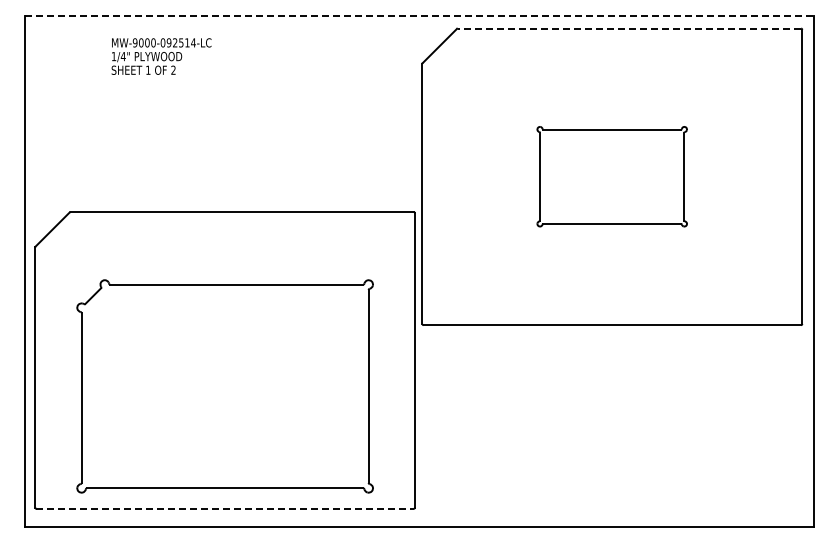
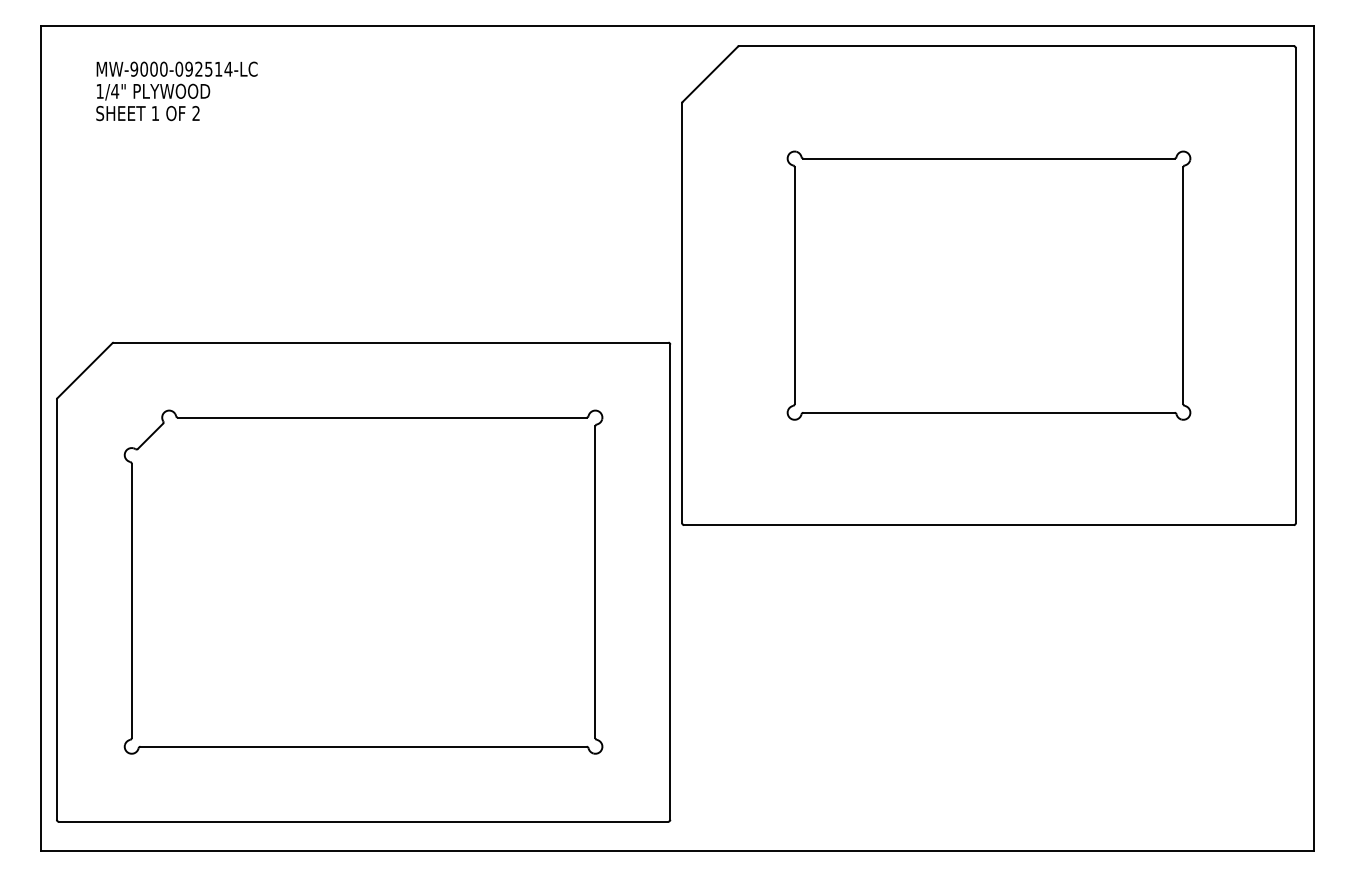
line: (419, 16) -> (677, 26), dashed -> solid
line: (629, 28) -> (1016, 46), dashed -> solid
text: (161, 56) -> (176, 91), moved
part: (611, 176) -> (987, 285), size x1.67
part: (224, 386) -> (362, 582), moved
line: (225, 508) -> (364, 821), dashed -> solid

